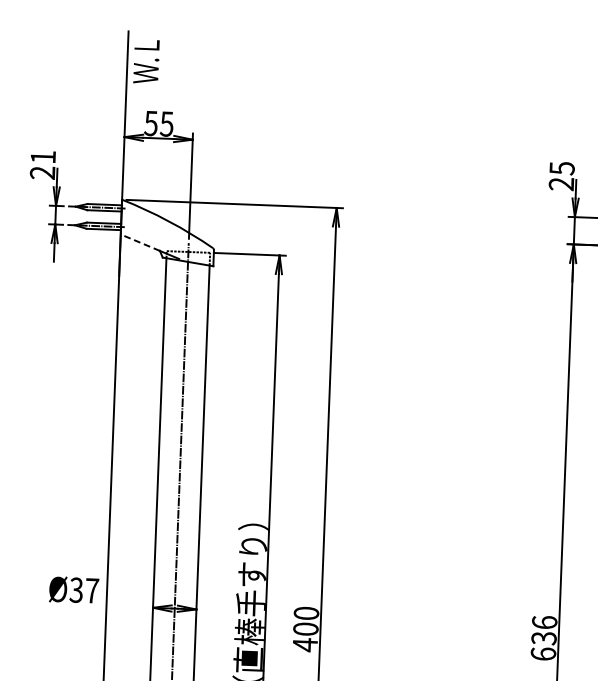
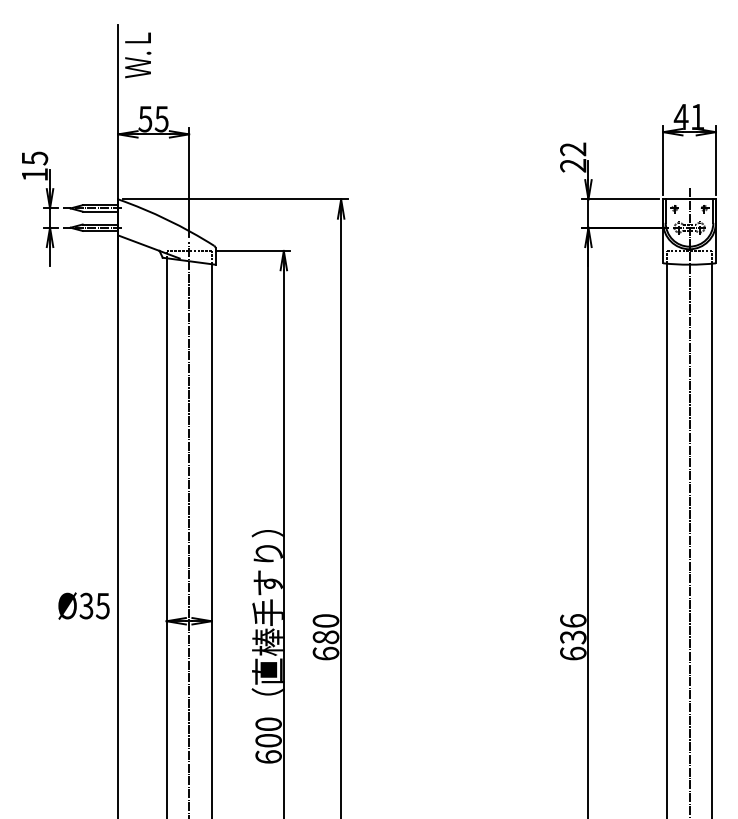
text: (42, 164) -> (34, 166), 21 -> 15
text: (562, 168) -> (573, 149), 25 -> 22
line: (139, 242) -> (138, 243), dashed -> solid
text: (91, 591) -> (102, 606), Ø37 -> Ø35
text: (305, 637) -> (325, 645), 400 -> 680

